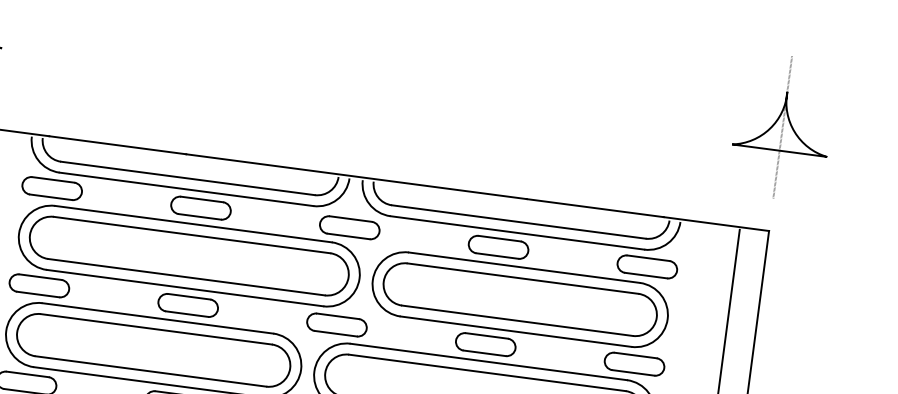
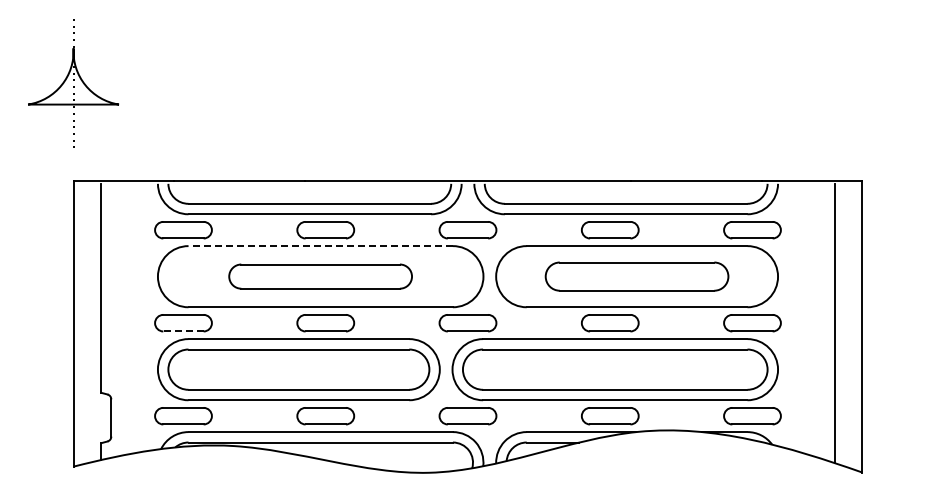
part: (781, 128) -> (861, 83), removed
line: (193, 224) -> (320, 246), solid -> dashed
part: (189, 255) -> (320, 276), size x0.6
line: (38, 294) -> (183, 331), solid -> dashed
part: (519, 299) -> (636, 276), size x0.7

